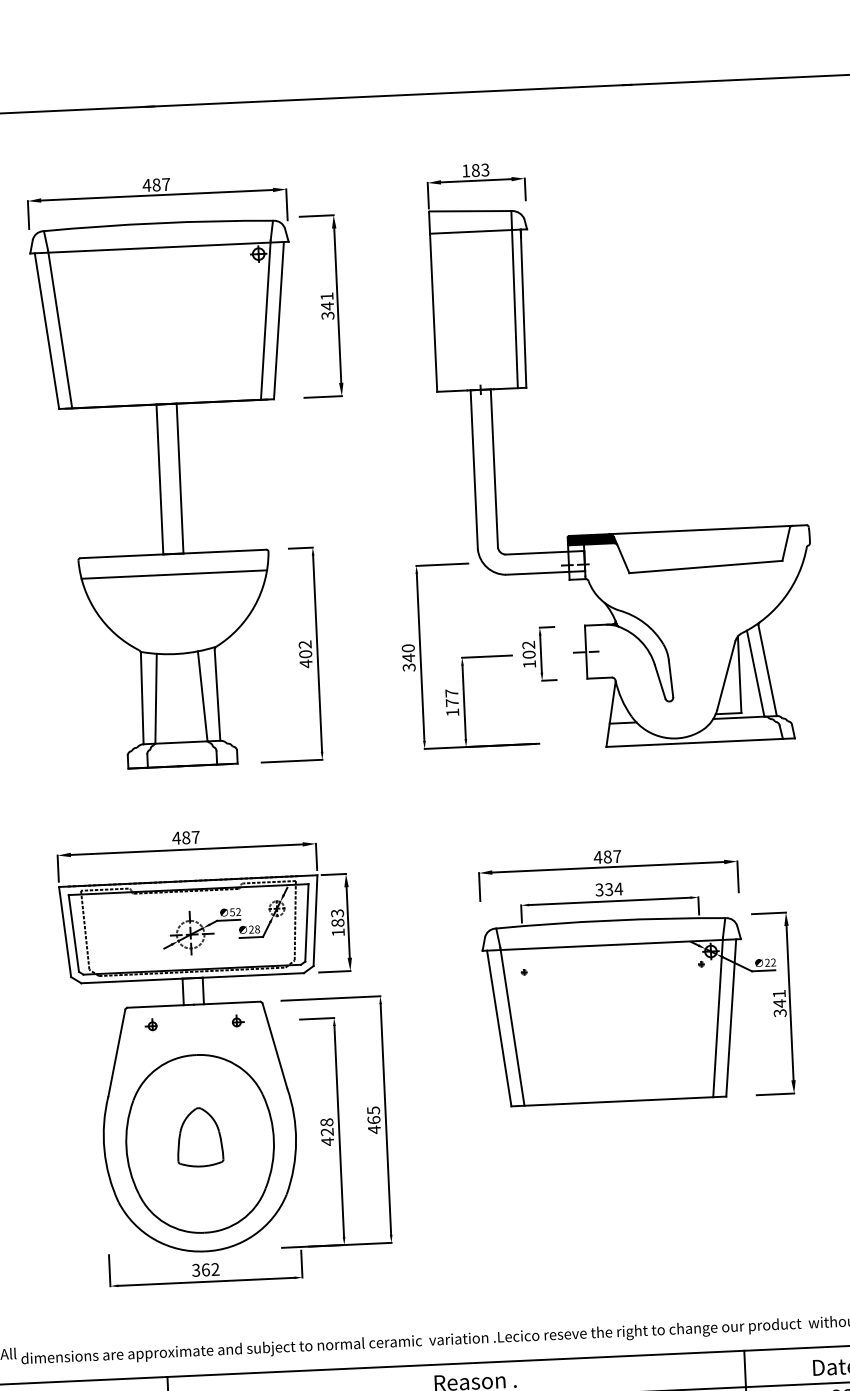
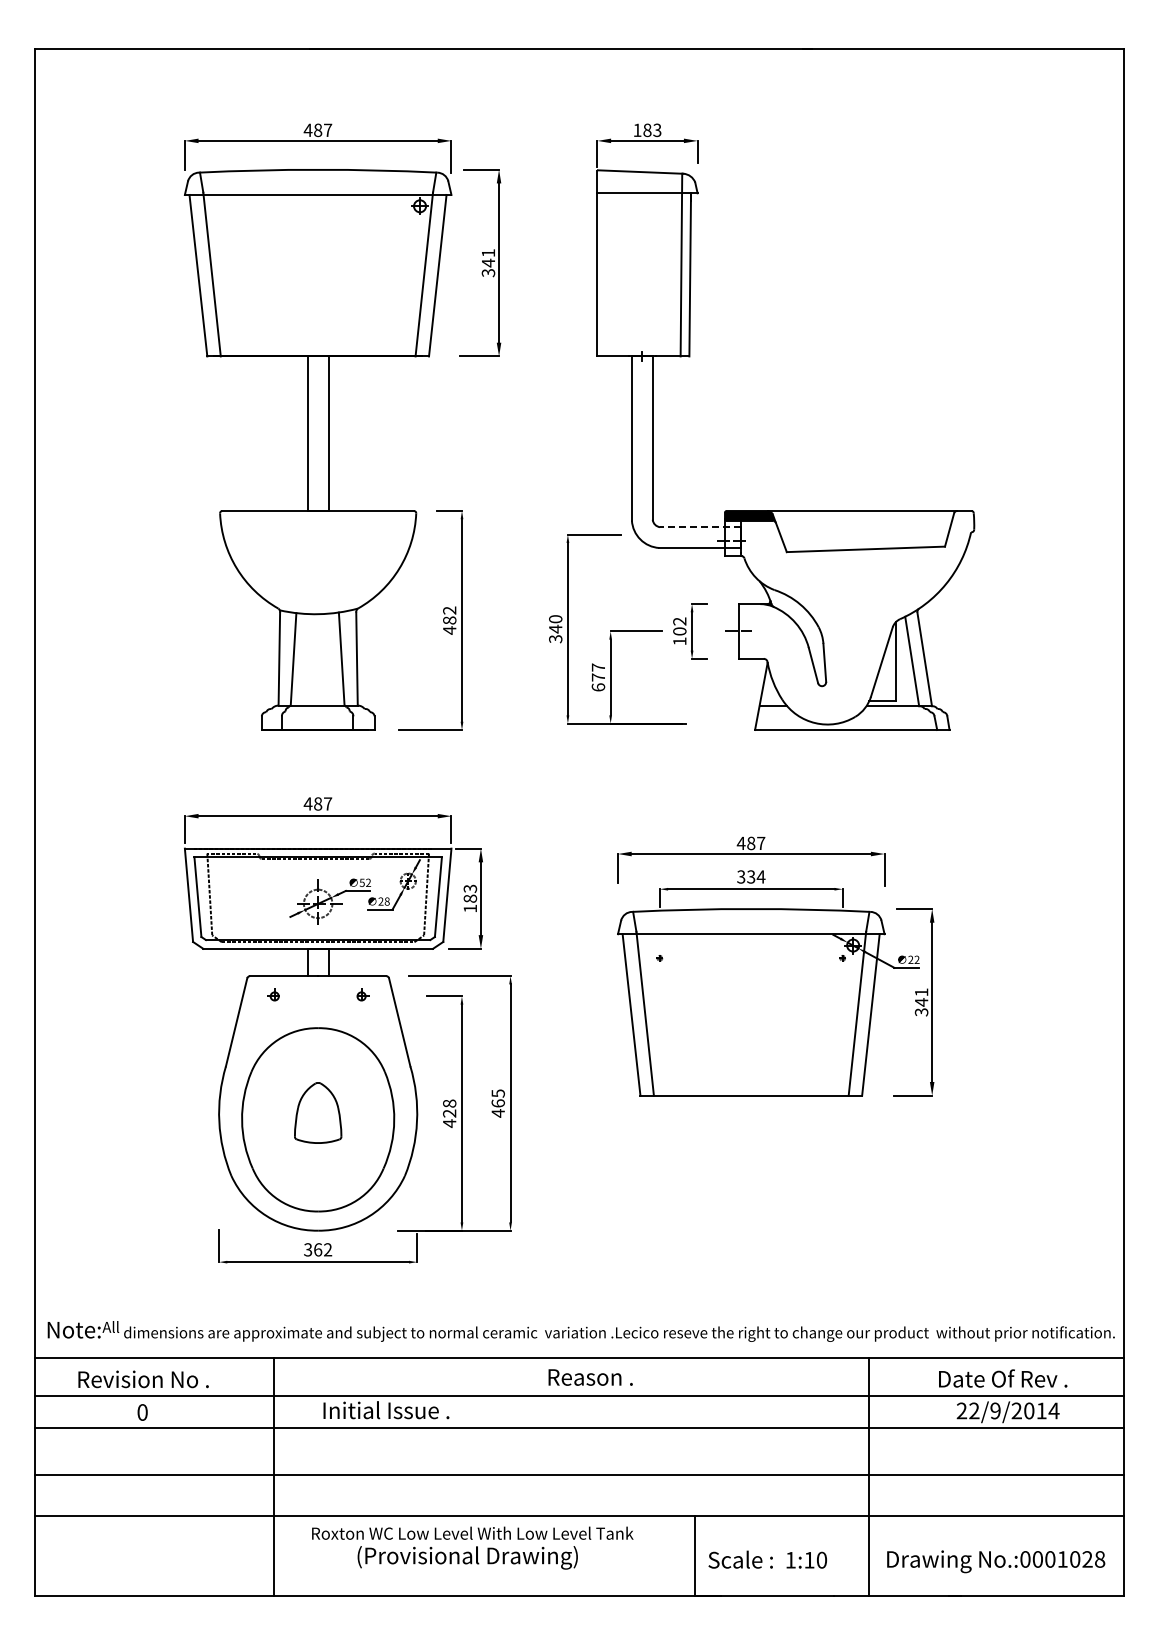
line: (544, 553) -> (700, 527), solid -> dashed
line: (173, 574) -> (317, 532), removed
text: (305, 654) -> (449, 620), 402 -> 482
text: (452, 712) -> (598, 687), 177 -> 677

